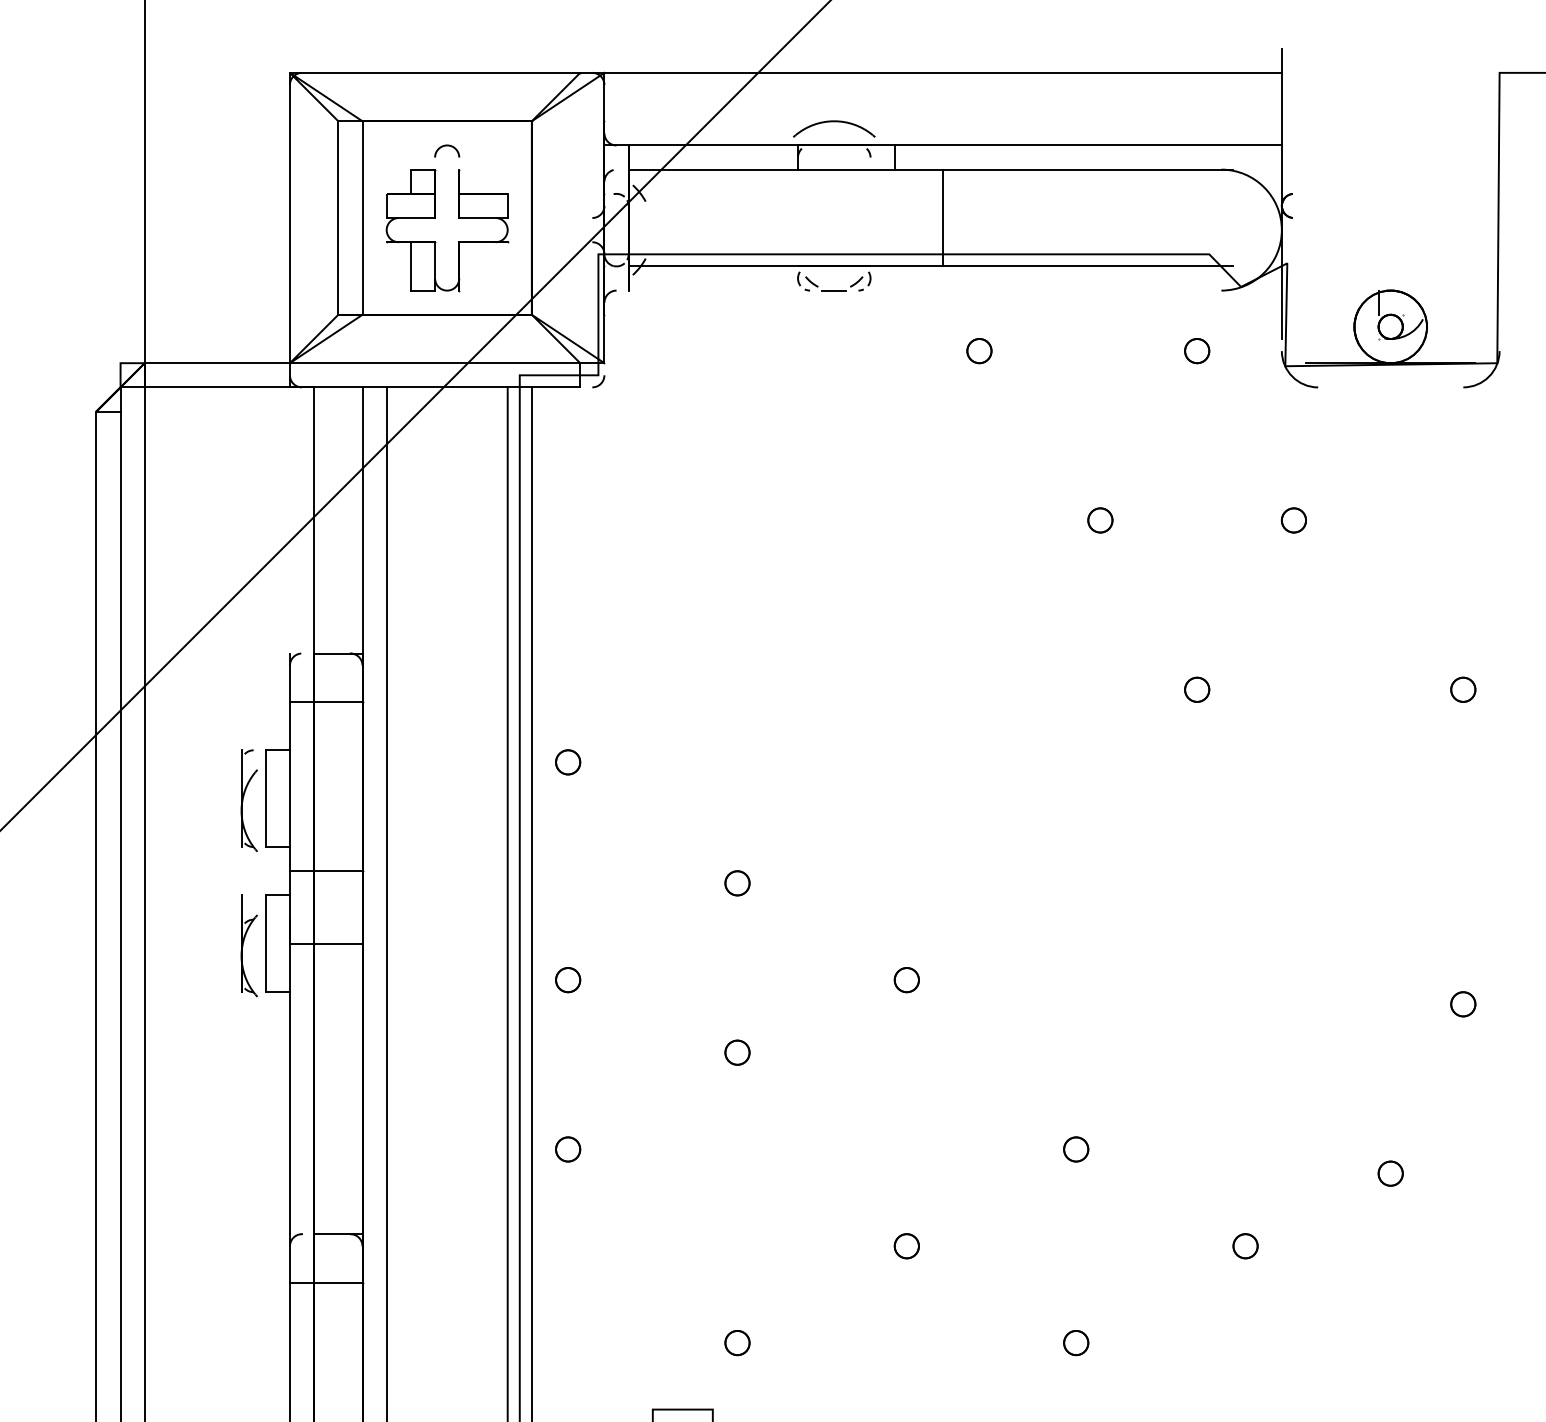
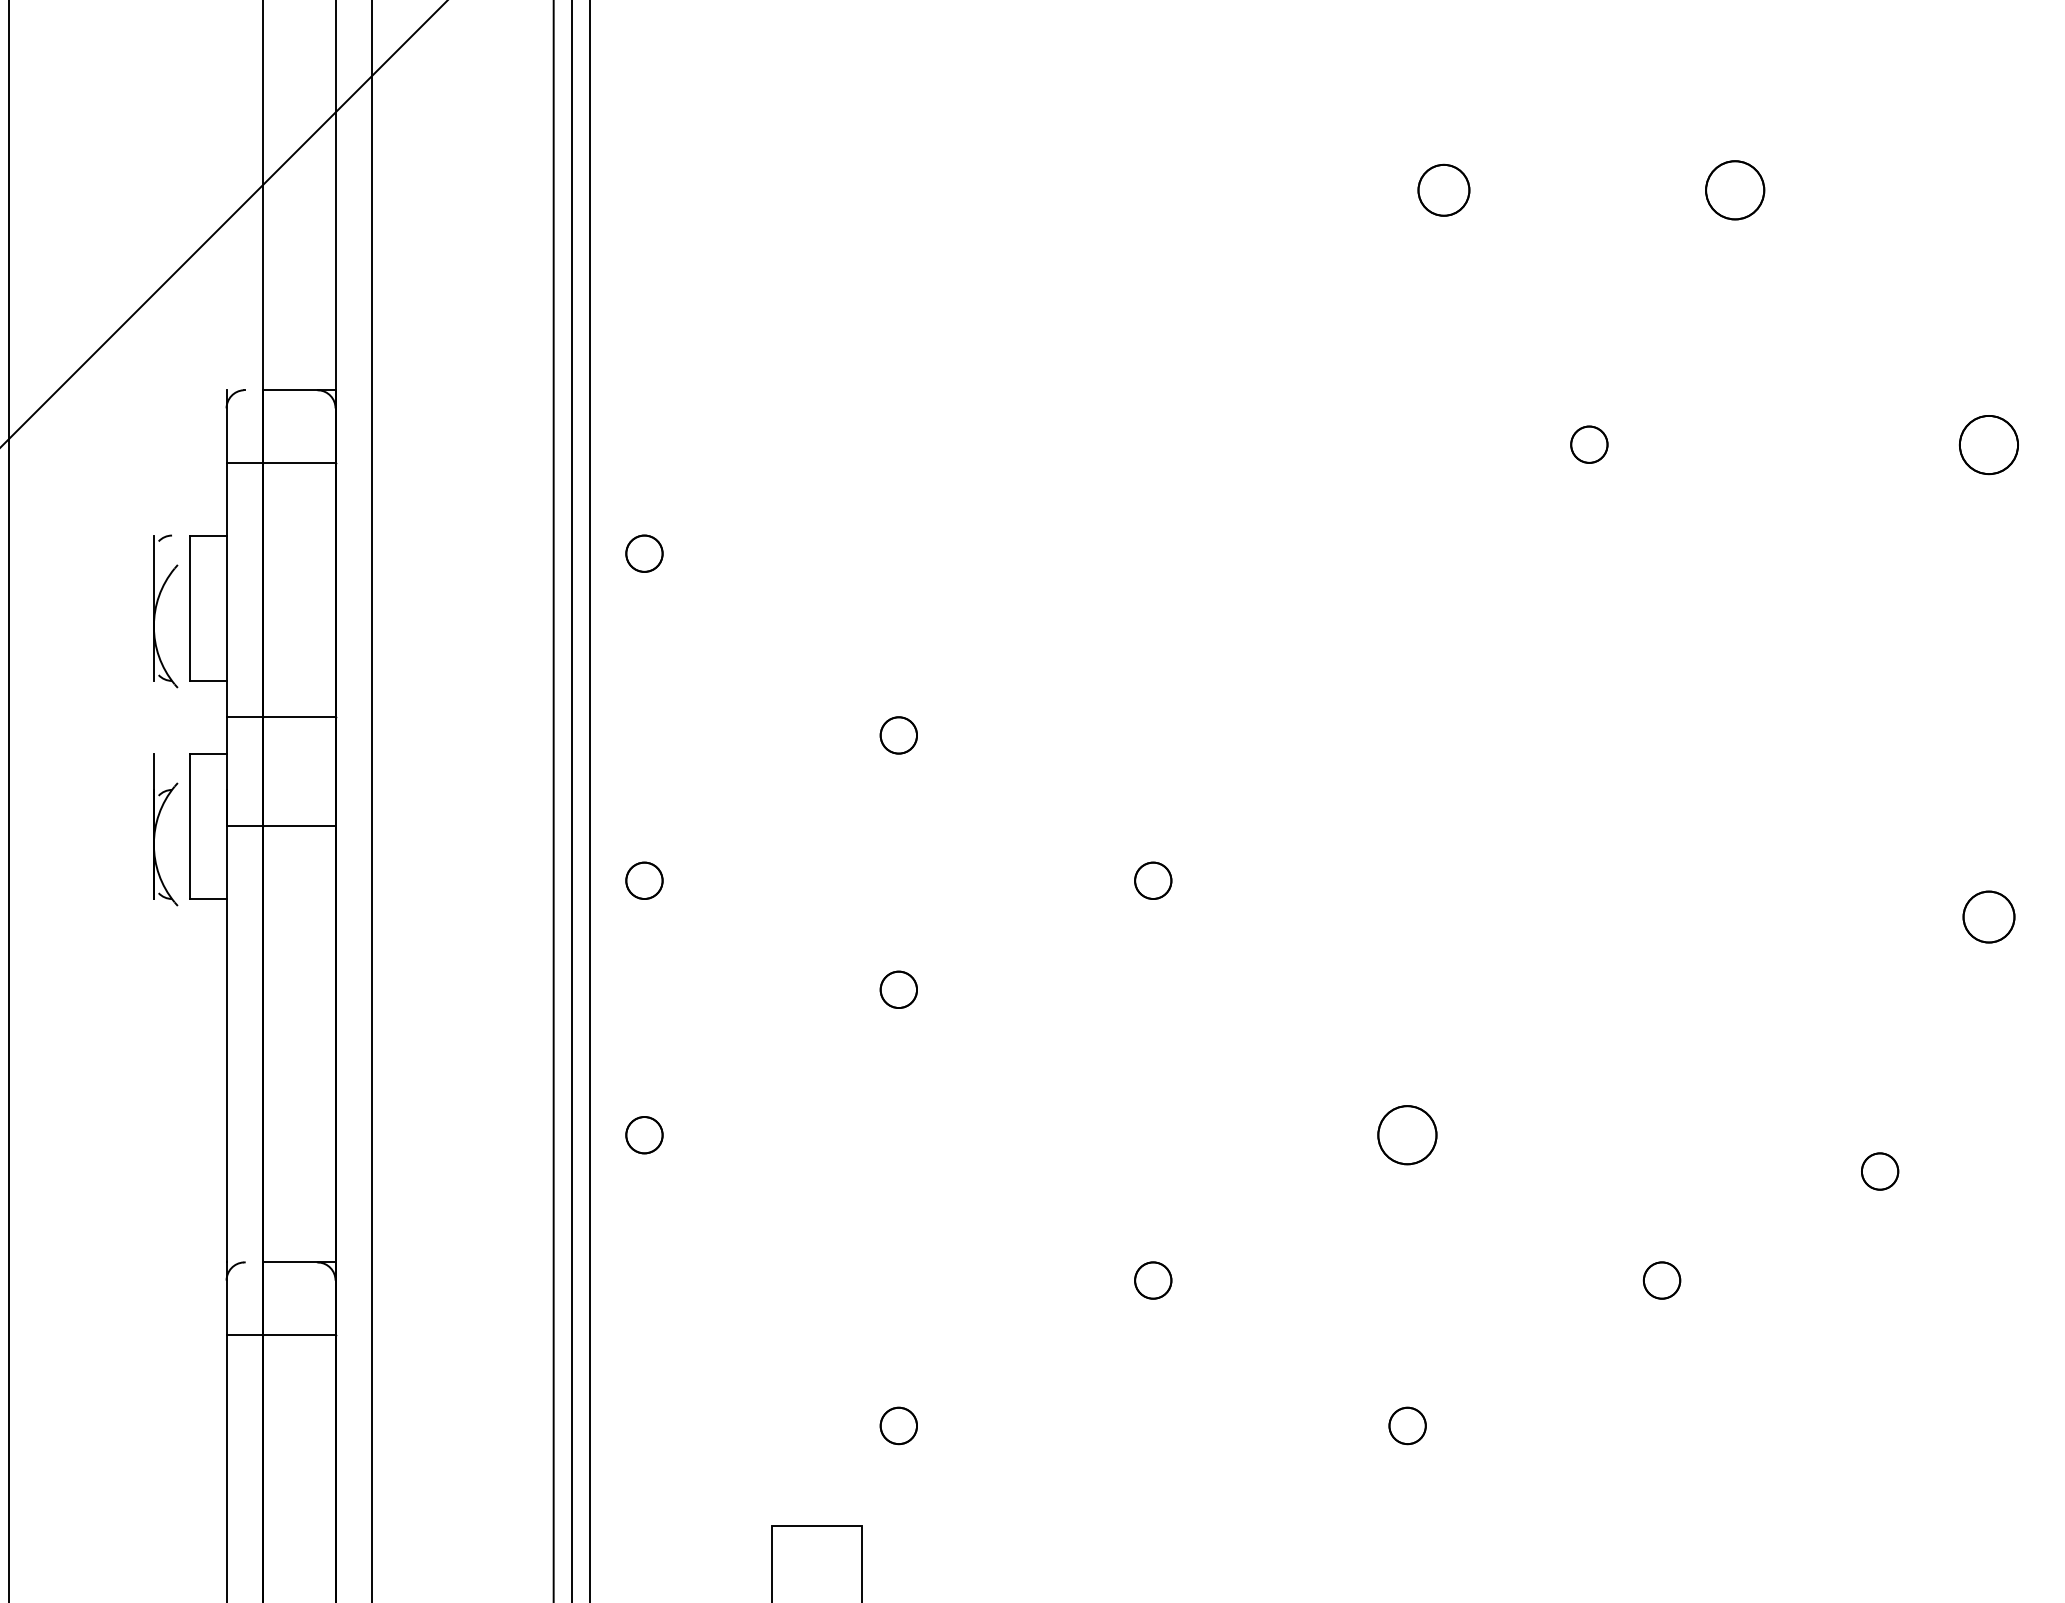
part: (1100, 520) -> (1444, 190), size x1.4
part: (1293, 520) -> (1734, 190), size x1.6
part: (1463, 689) -> (1989, 444), size x1.6
part: (1463, 1004) -> (1989, 917), size x1.4
part: (1076, 1149) -> (1408, 1135), size x1.6

